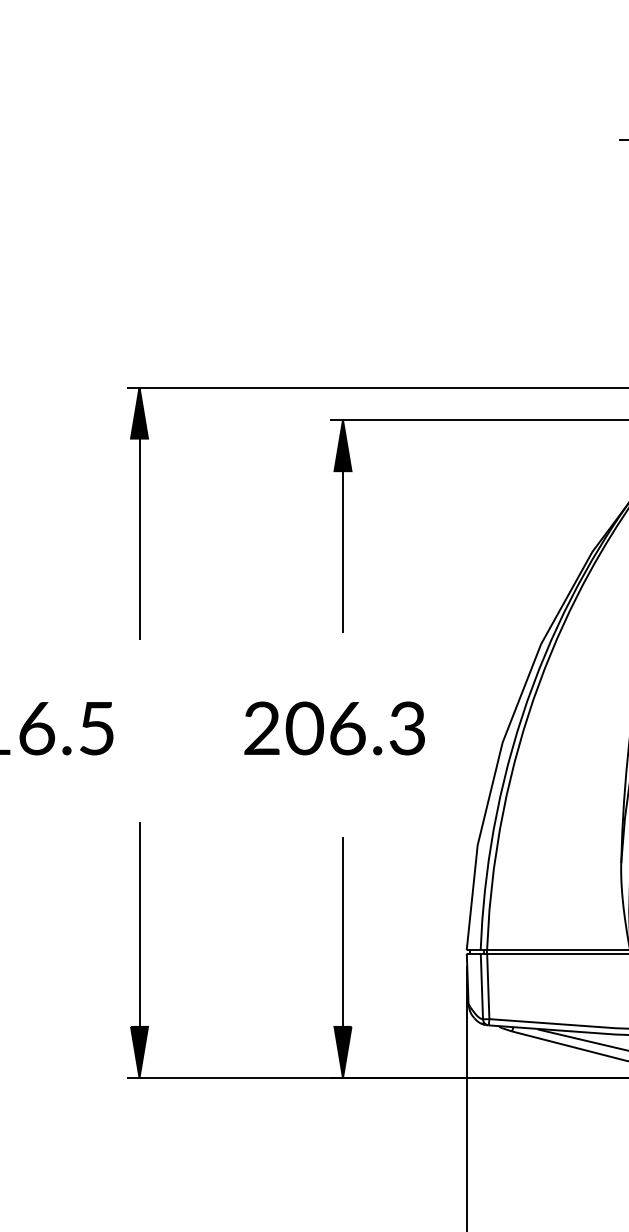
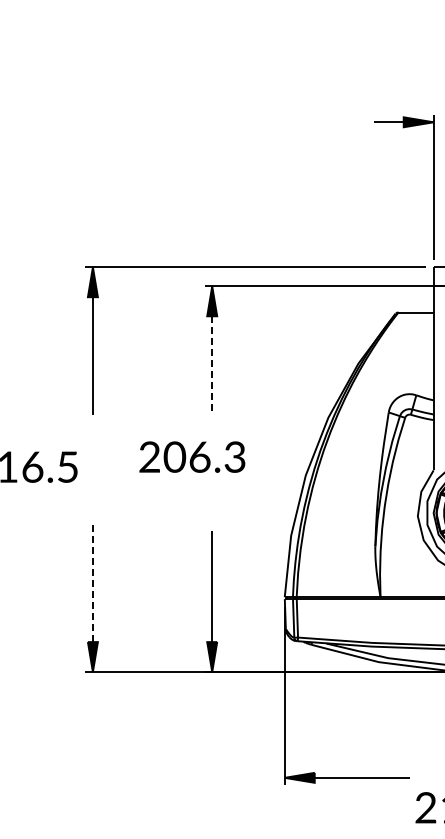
line: (343, 551) -> (212, 363), solid -> dashed
text: (334, 727) -> (192, 456), moved
line: (138, 925) -> (92, 582), solid -> dashed

